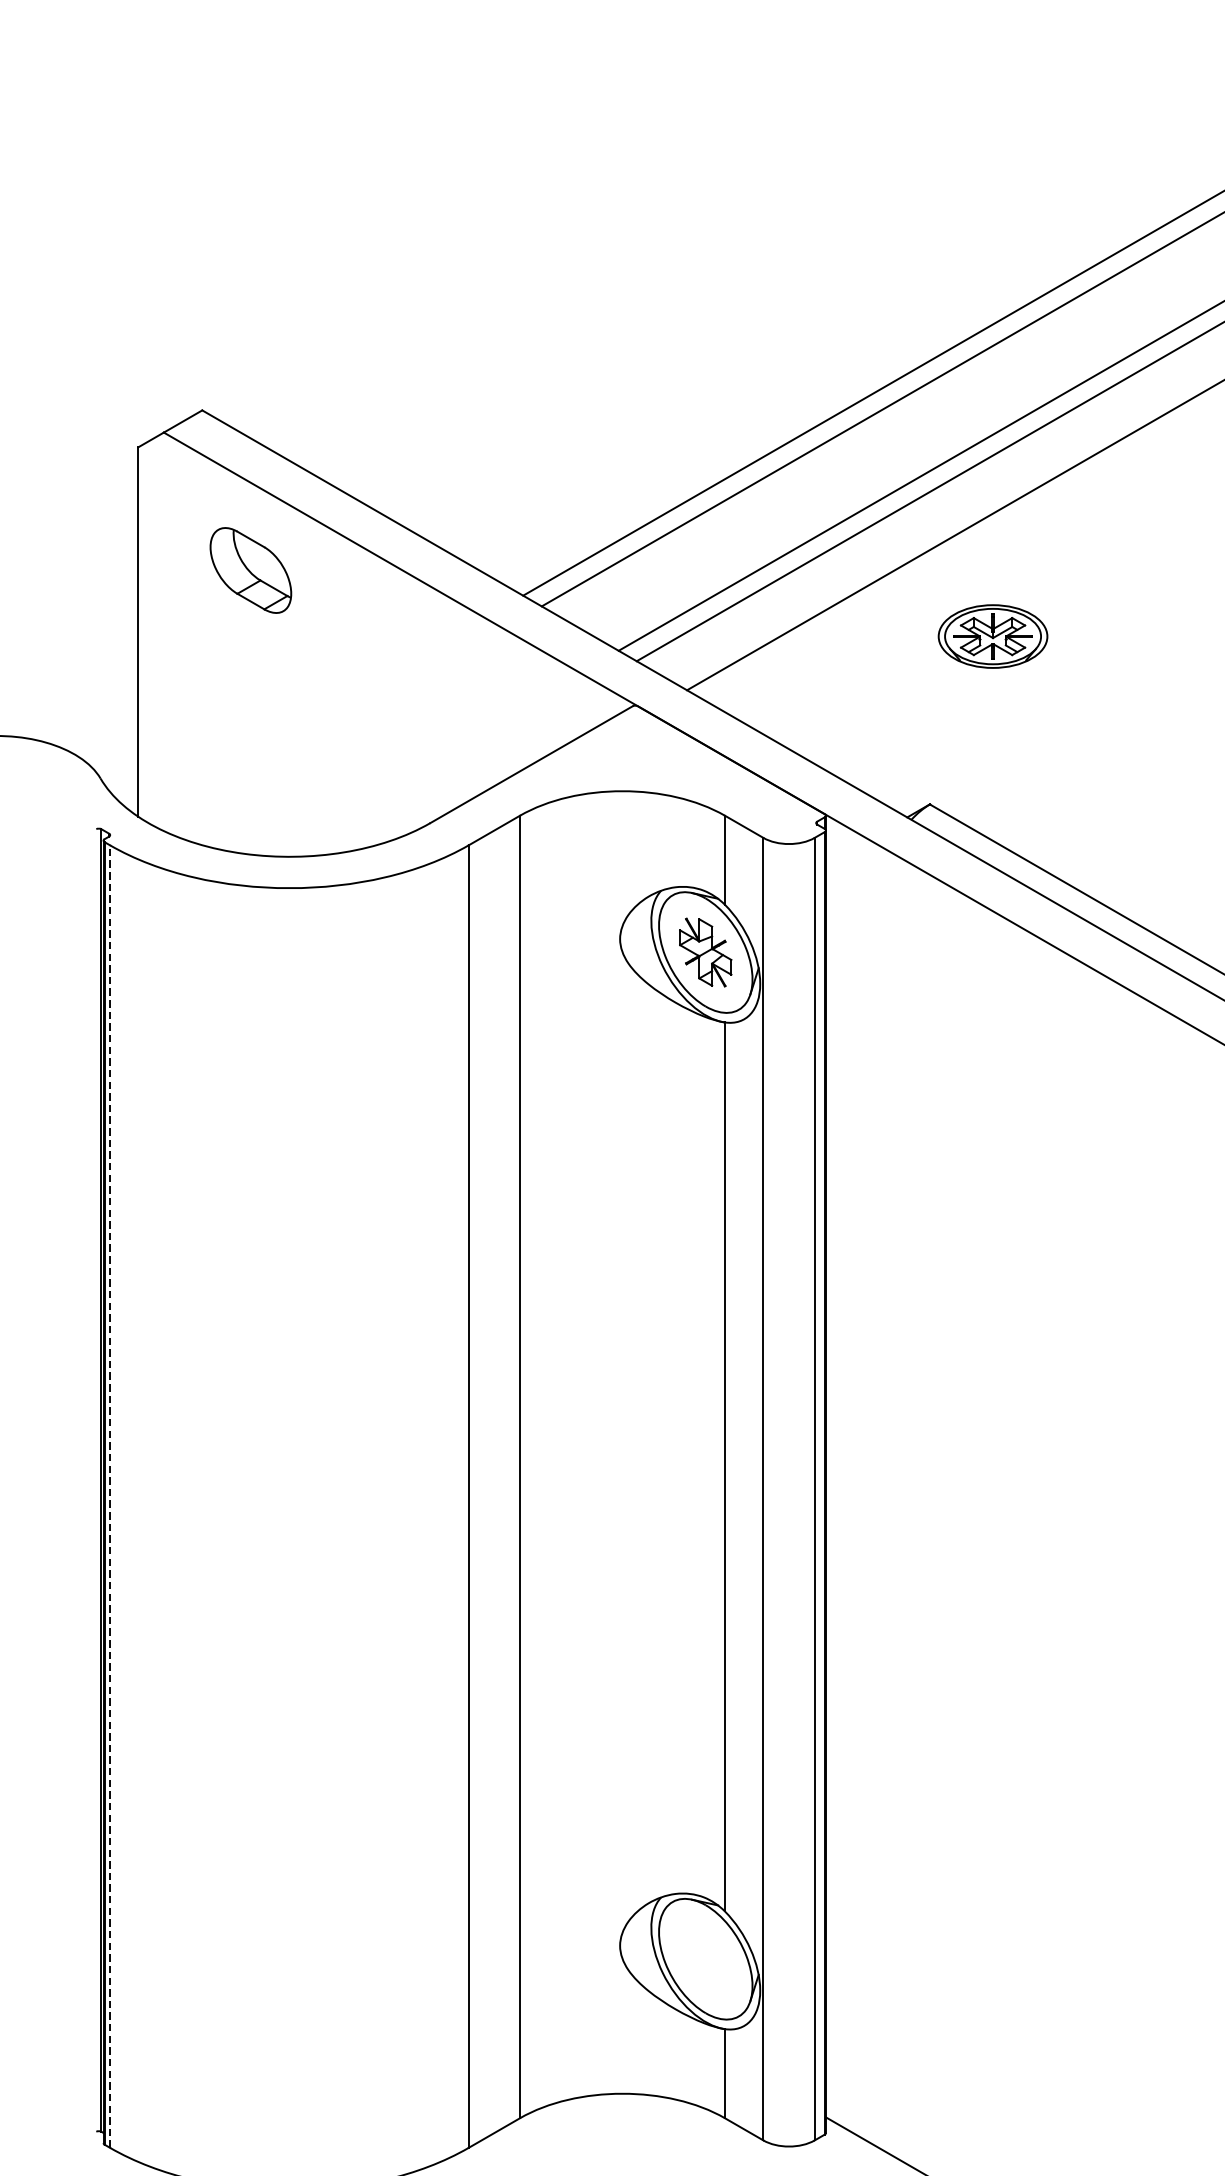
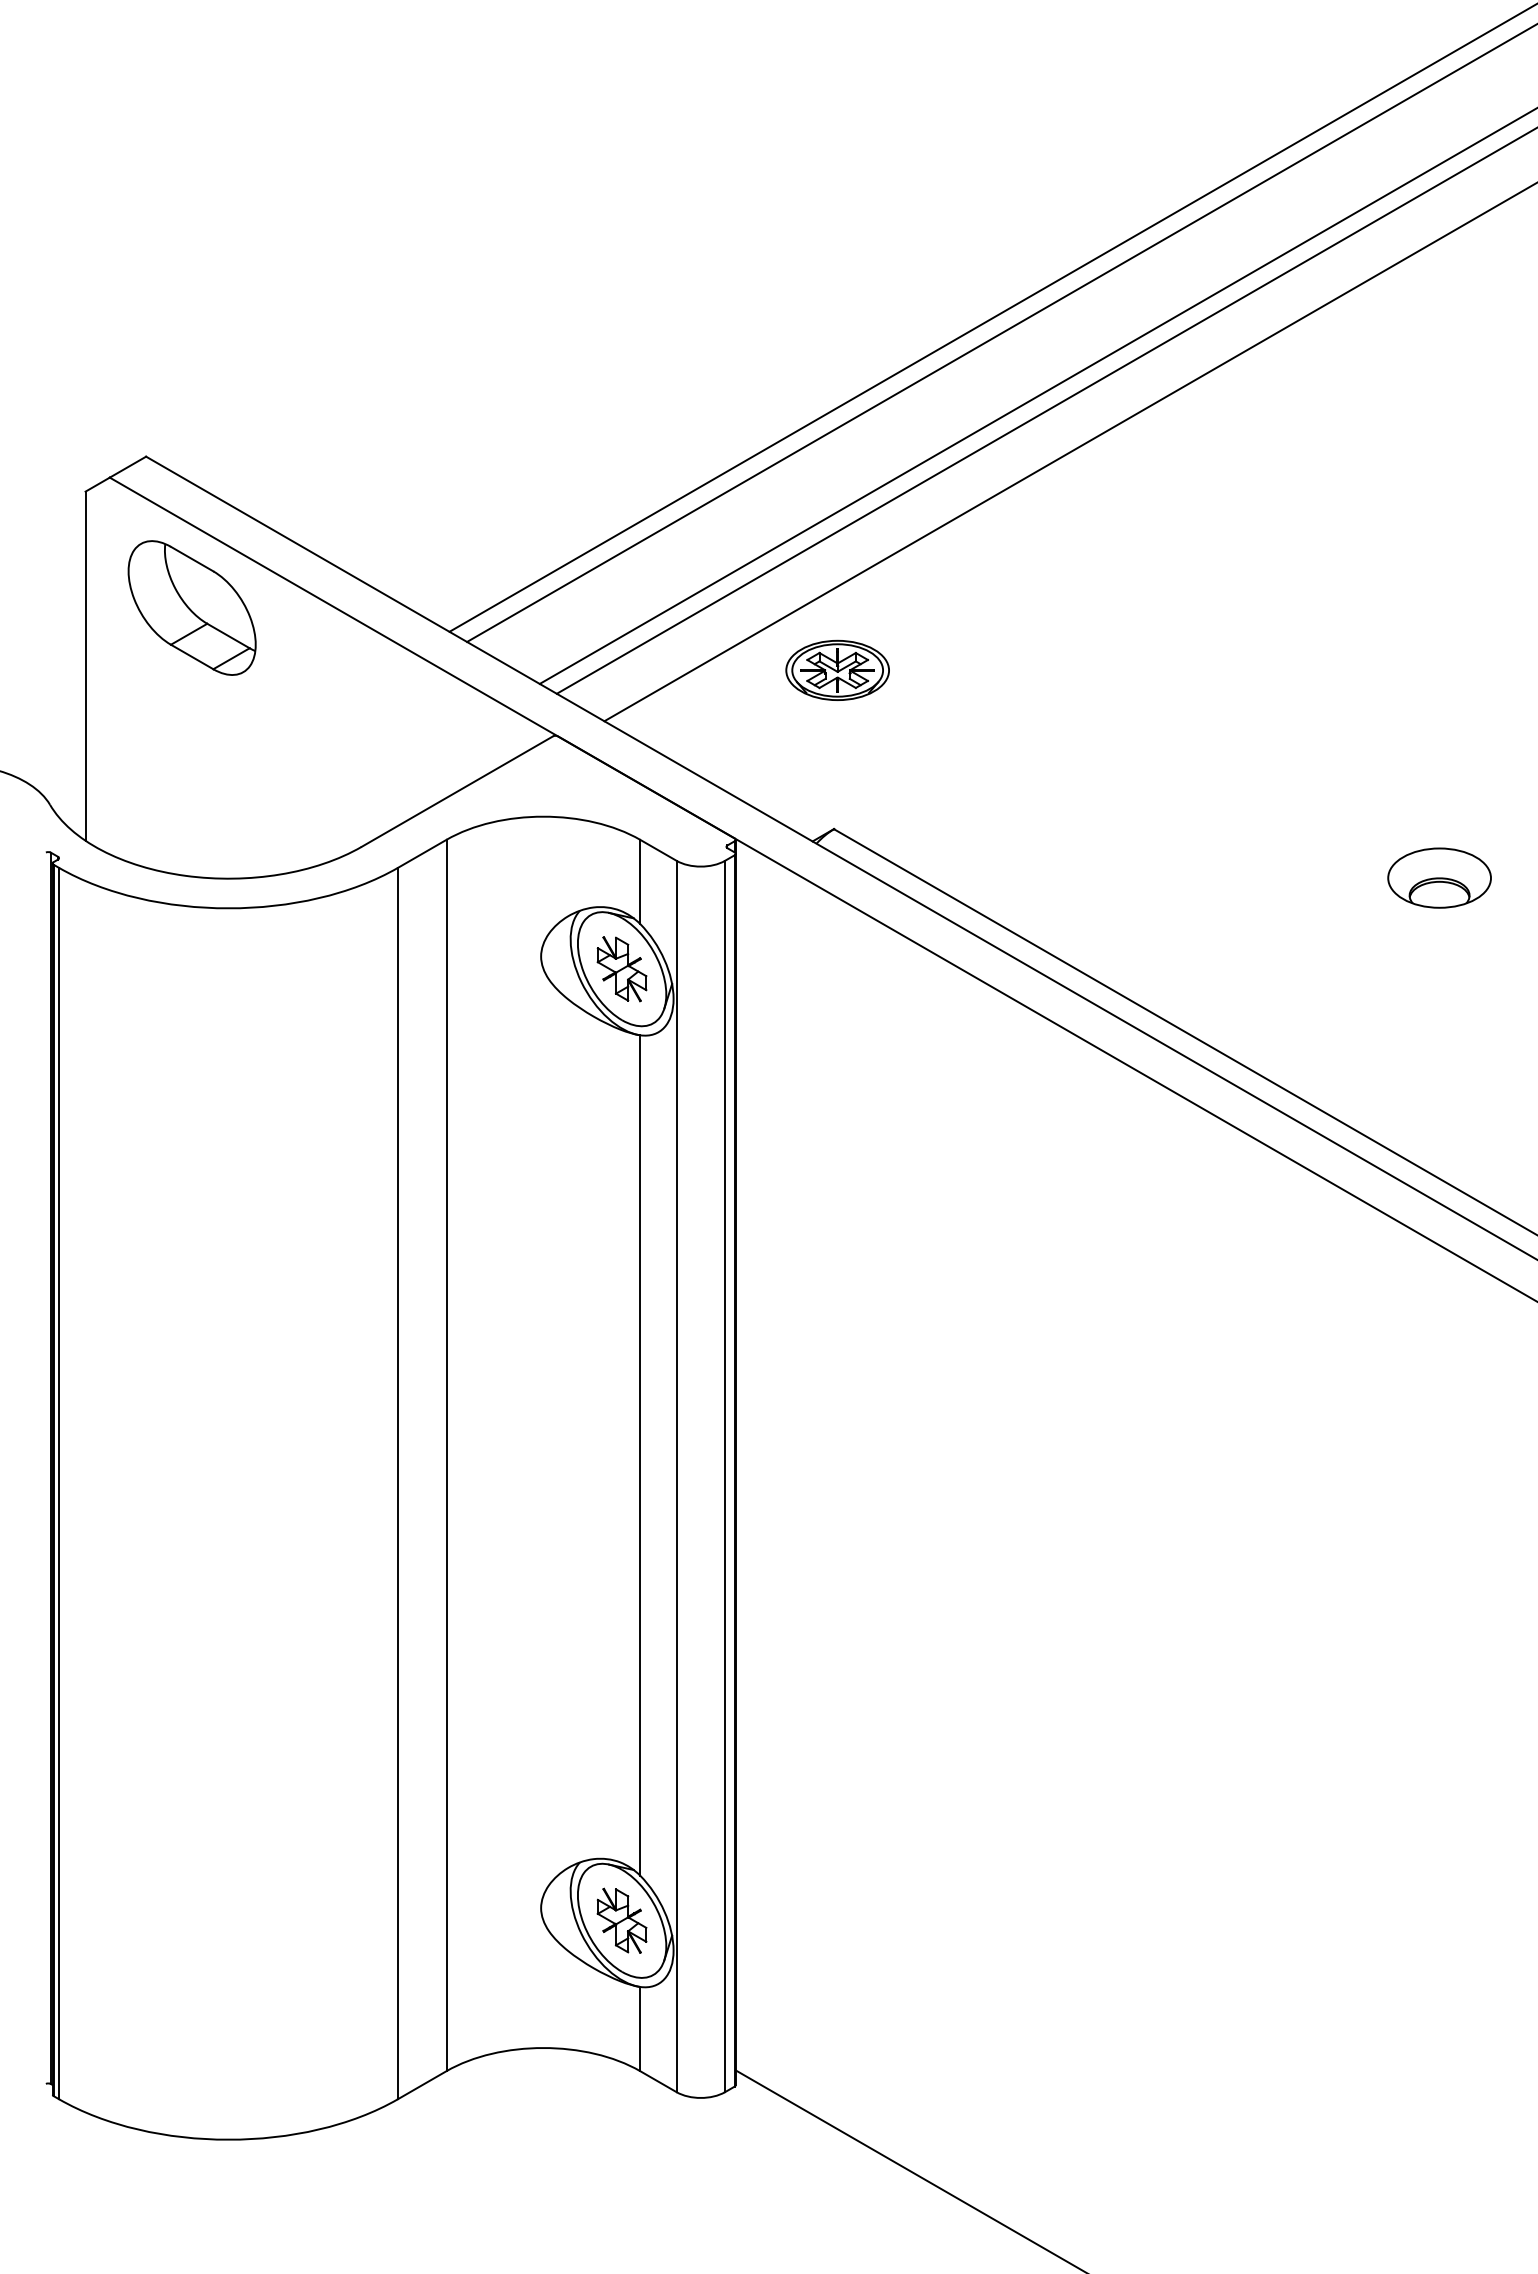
part: (250, 569) -> (191, 607), size x1.67
part: (992, 635) -> (837, 669), moved
line: (109, 1496) -> (58, 1483), dashed -> solid
part: (705, 1958) -> (621, 1920), added

